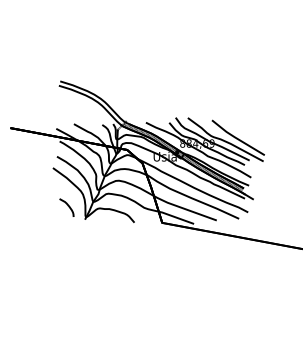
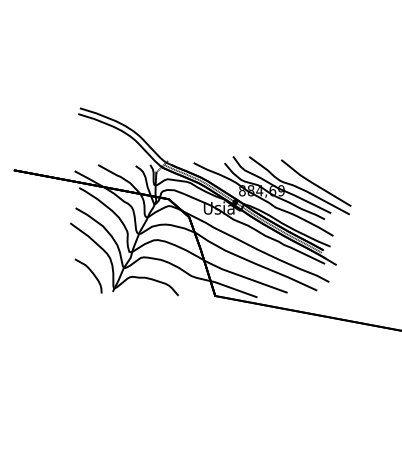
part: (66, 207) -> (88, 275), size x1.43

